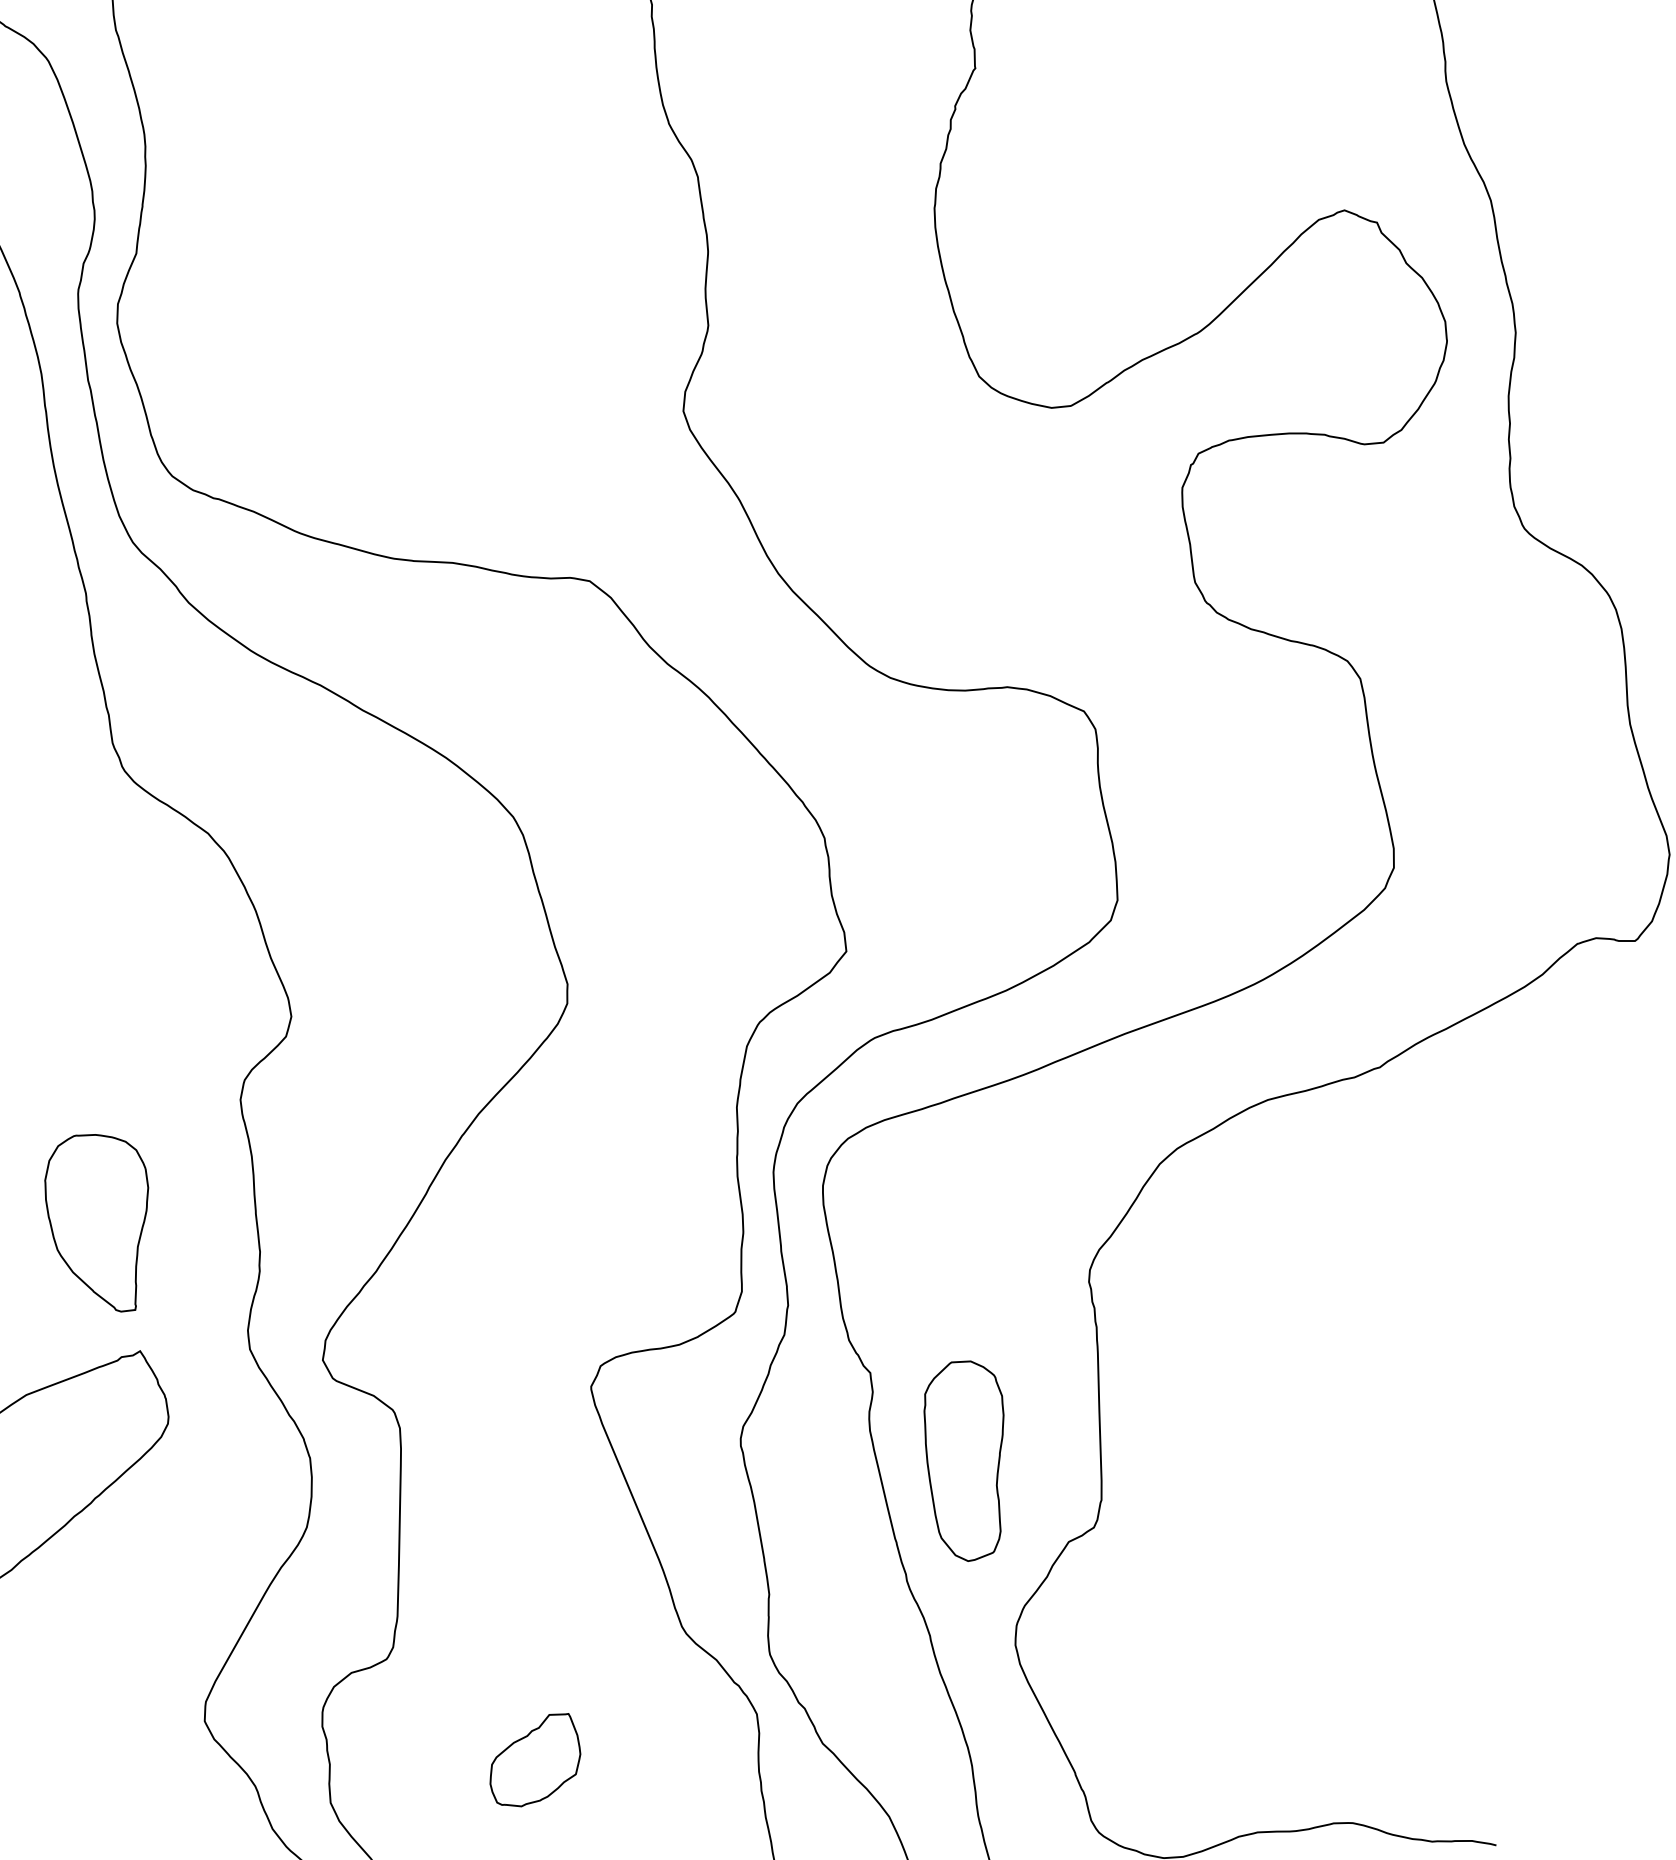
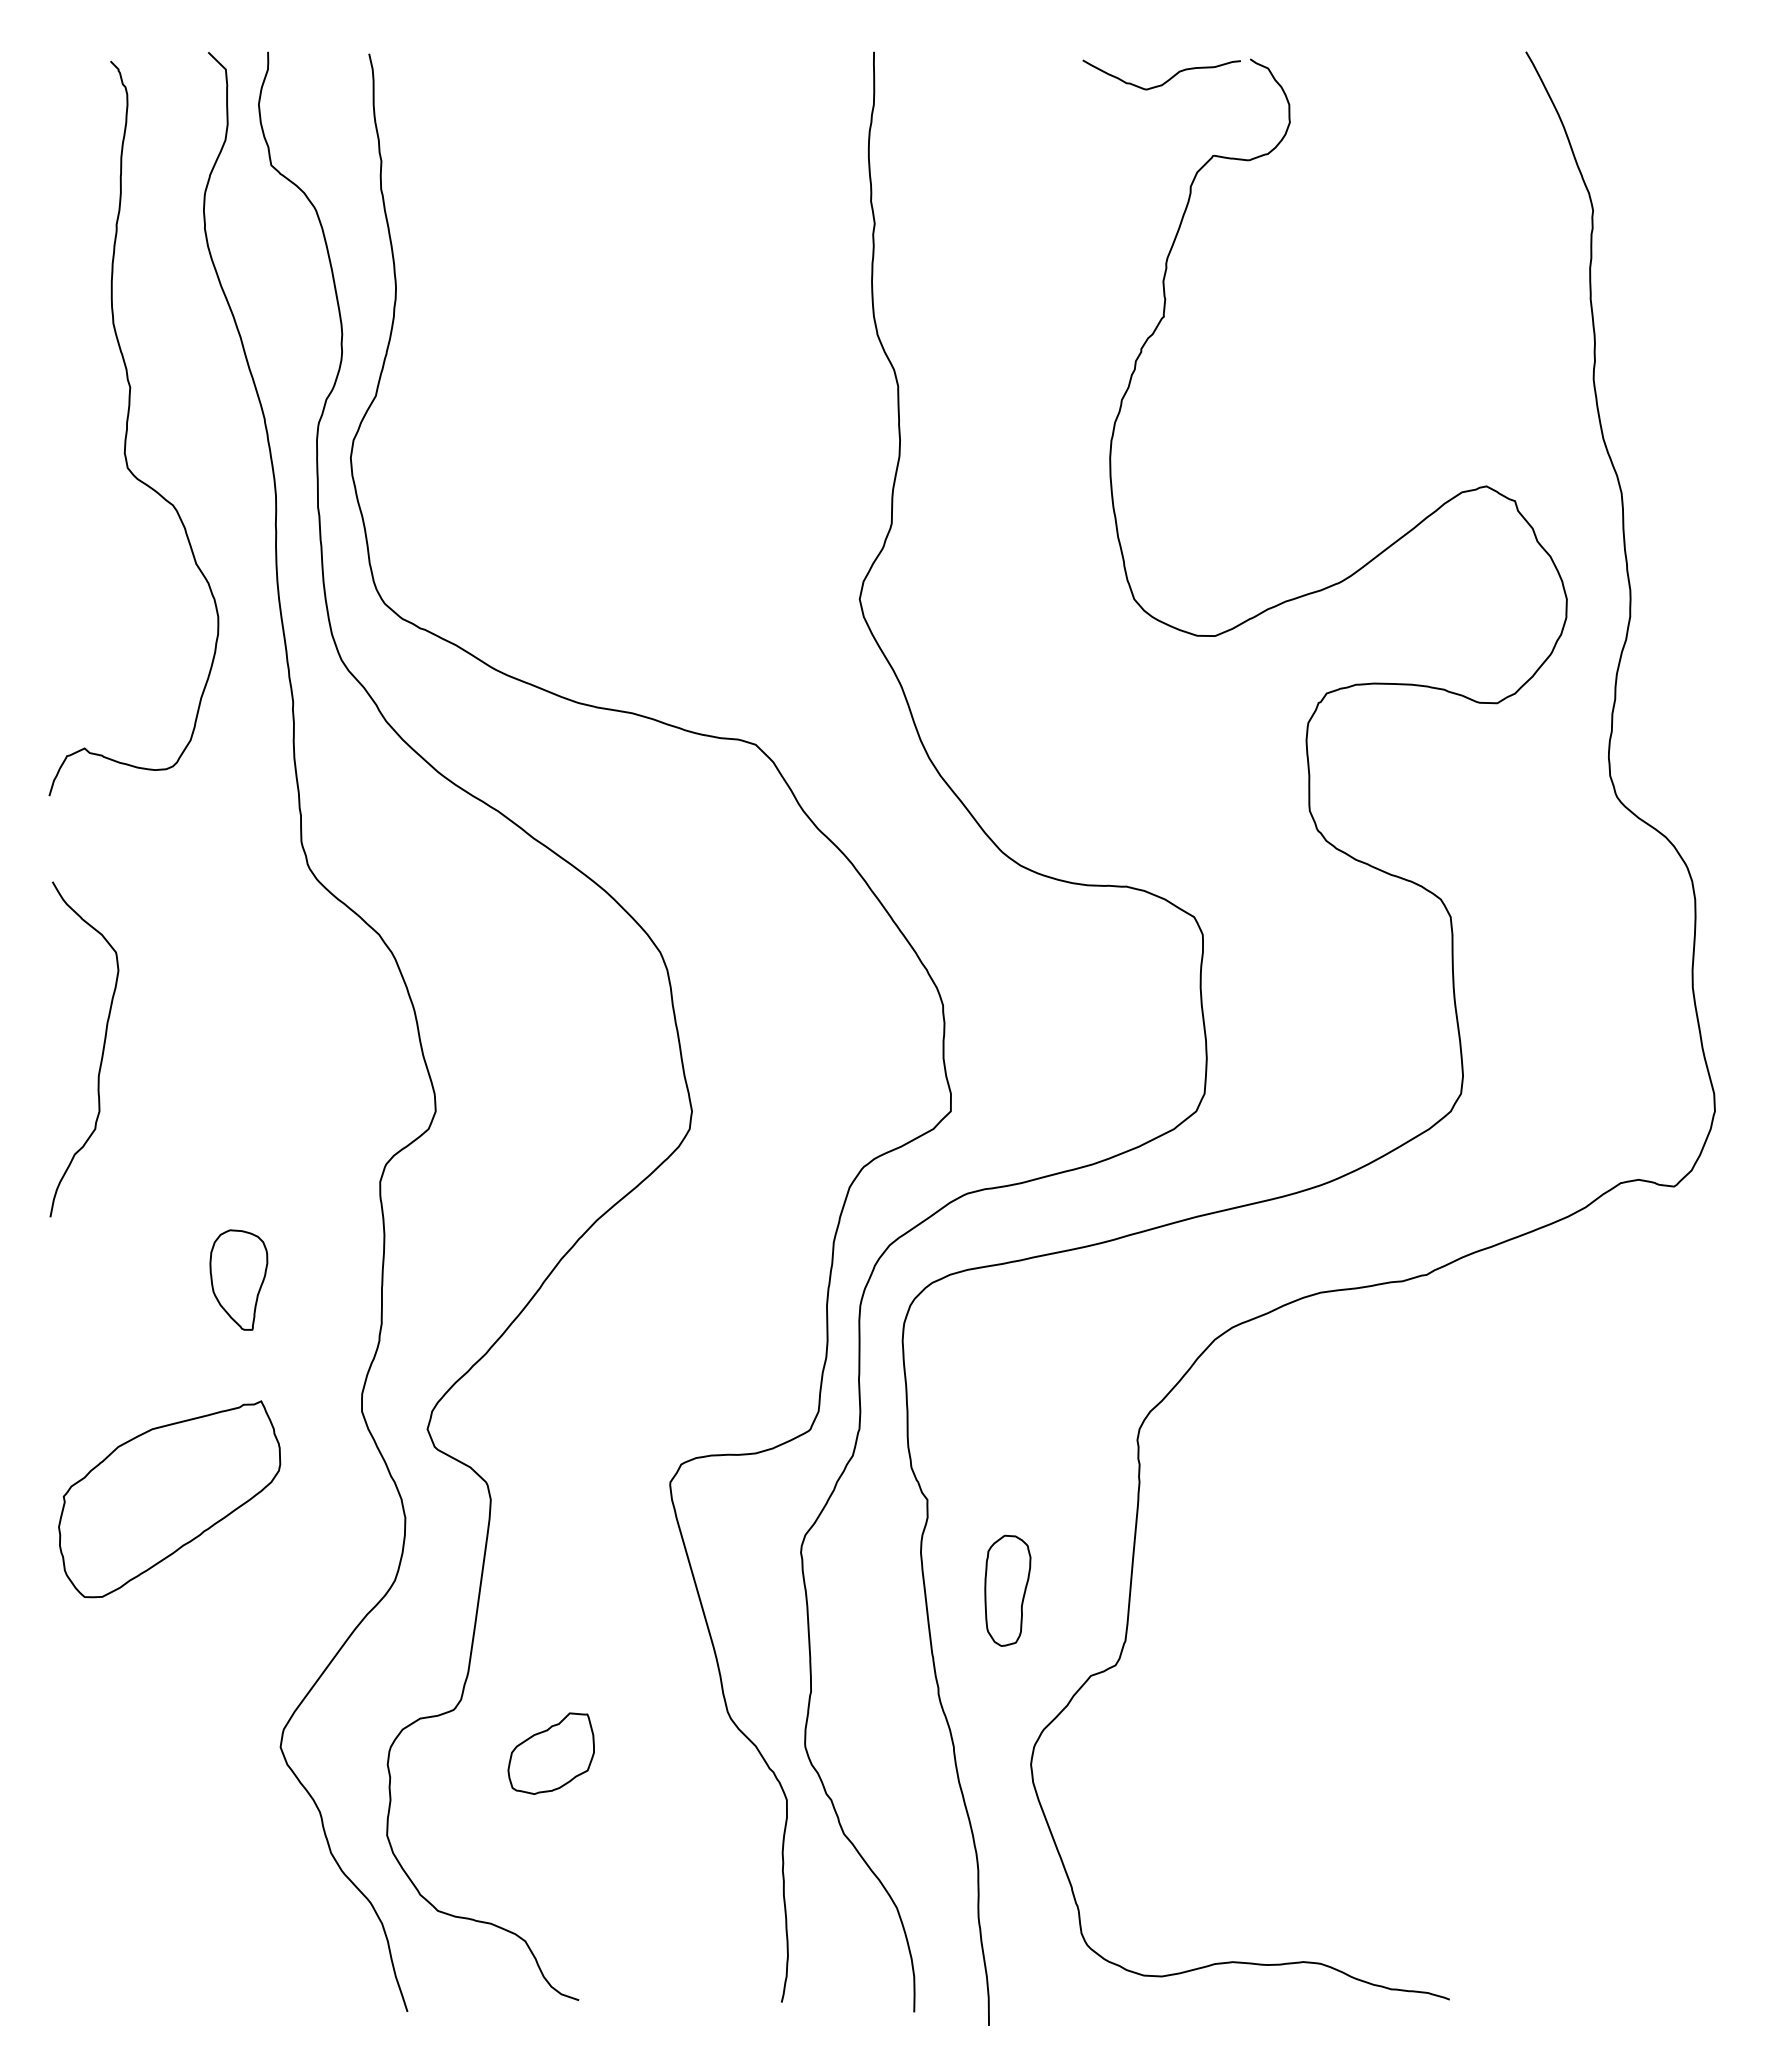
part: (100, 1222) -> (238, 1279), size x0.6
part: (968, 1460) -> (1007, 1590), size x0.6
part: (533, 1760) -> (550, 1753), moved

